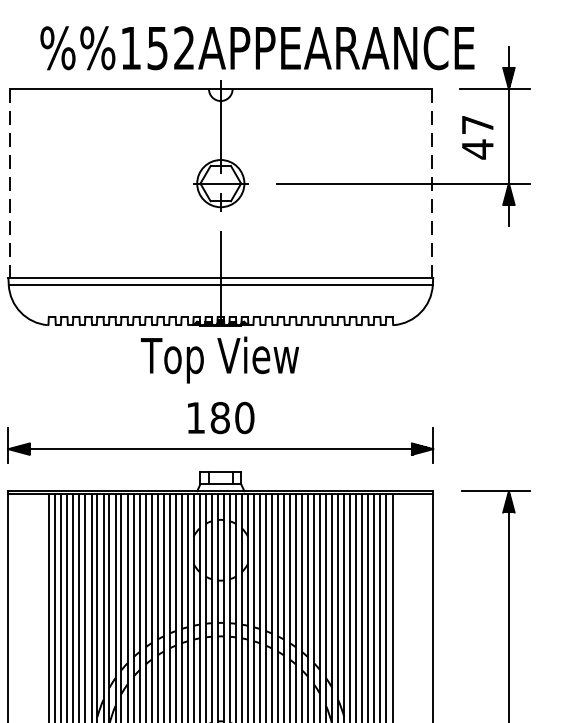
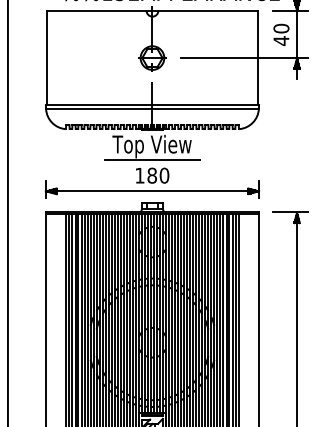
text: (477, 124) -> (281, 28), 47 -> 40
line: (9, 184) -> (46, 58), dashed -> solid
line: (432, 184) -> (258, 58), dashed -> solid
line: (220, 387) -> (152, 160), added

